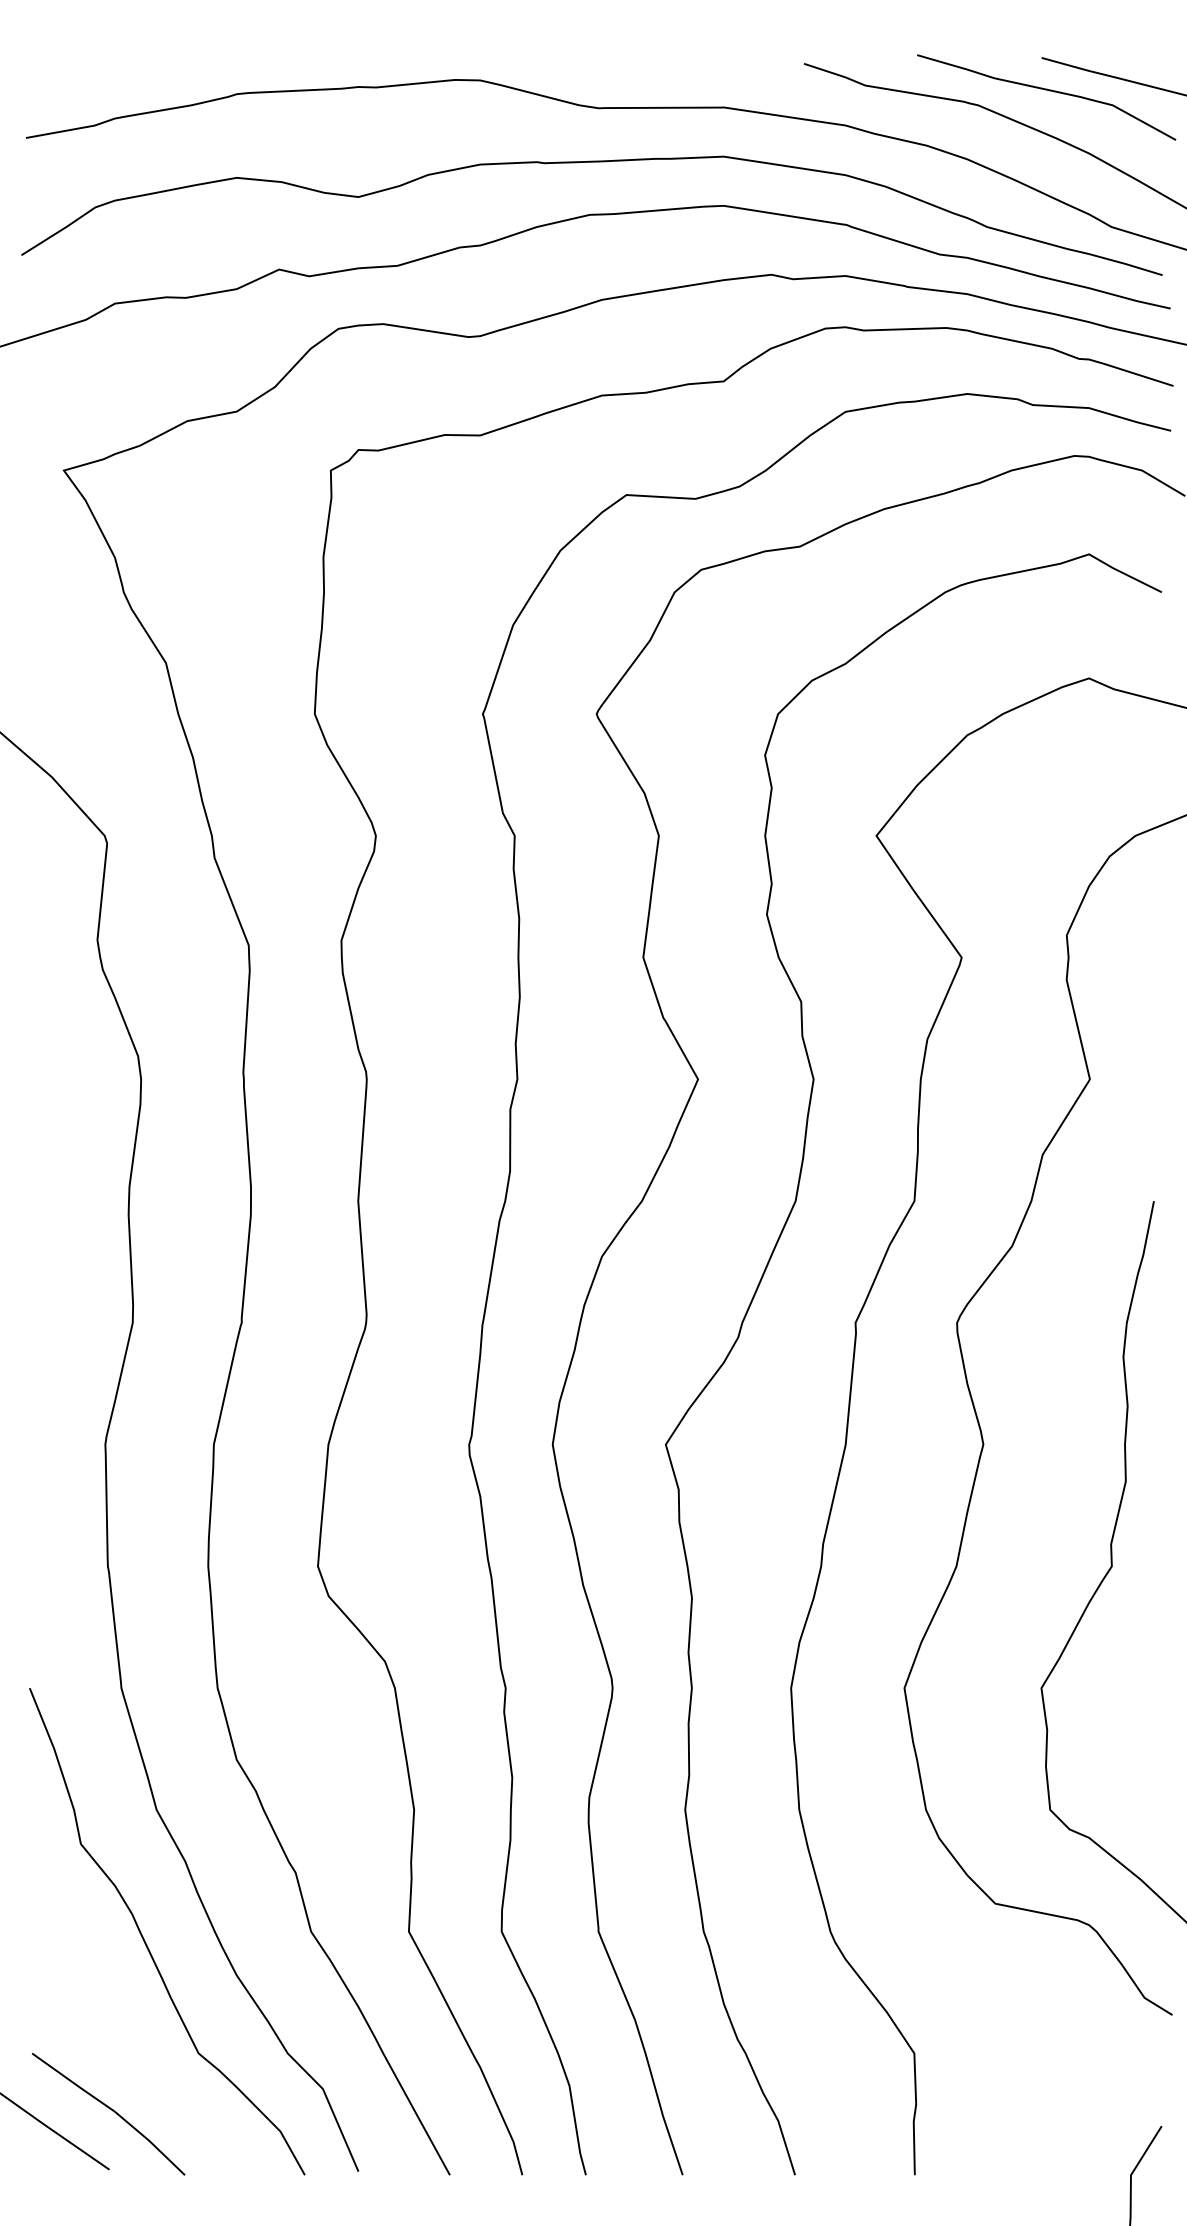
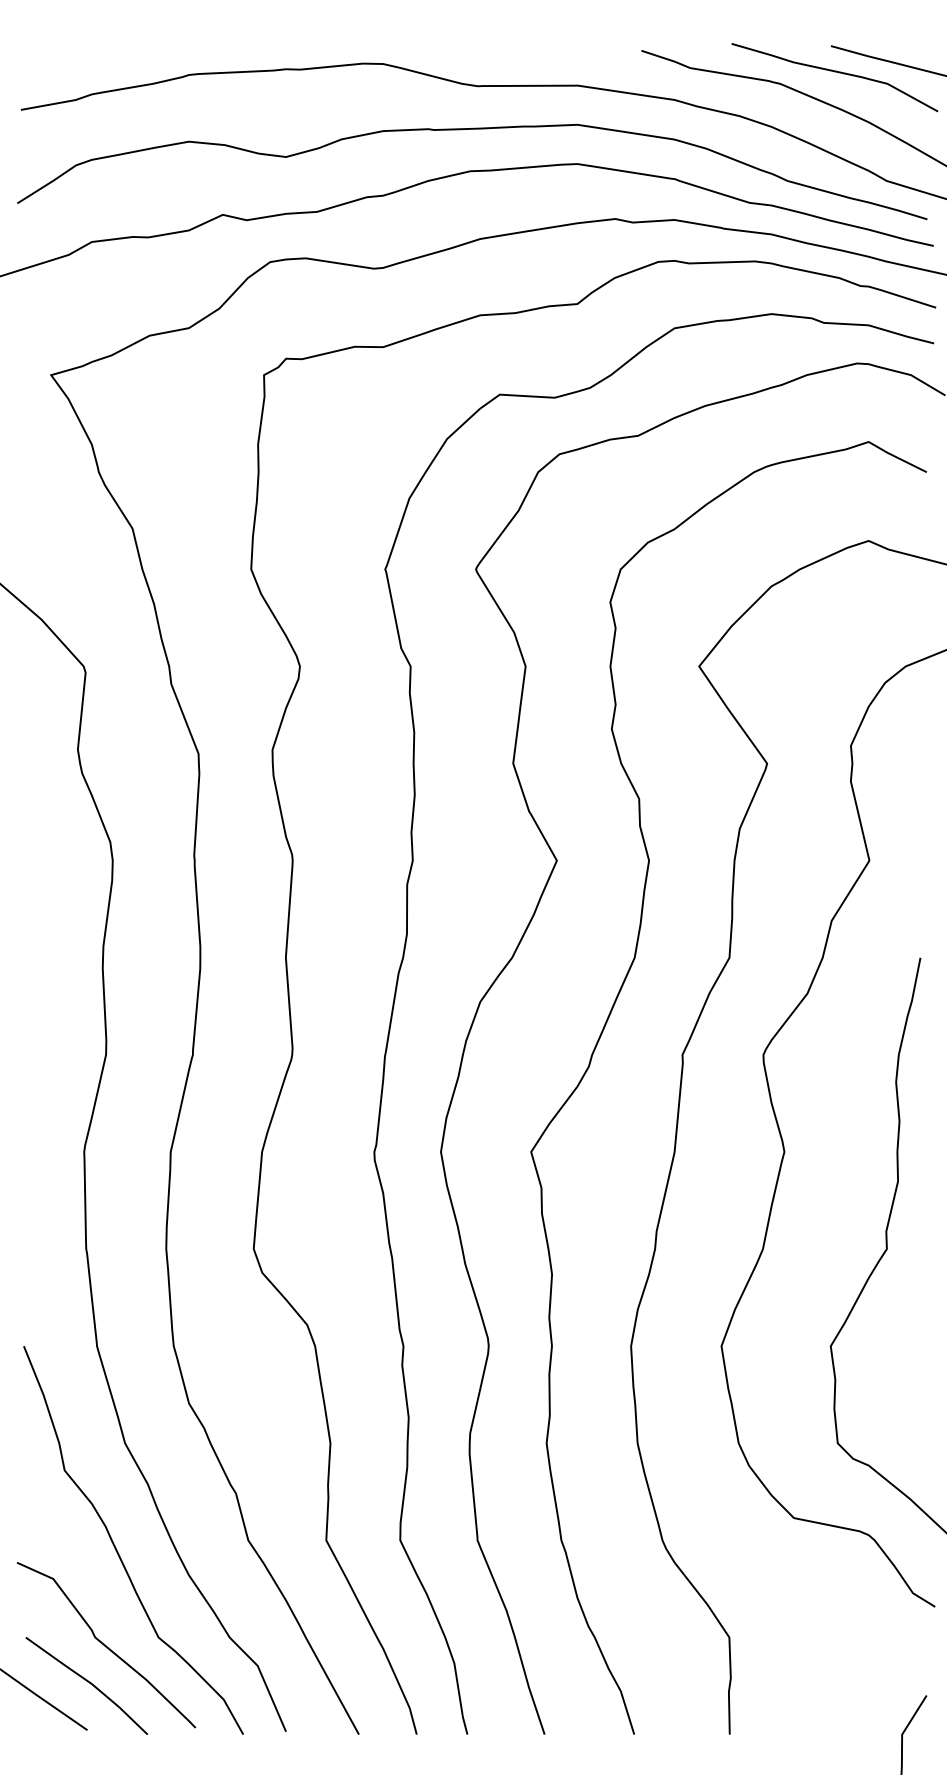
curve: (133, 2063) -> (106, 1645), added

